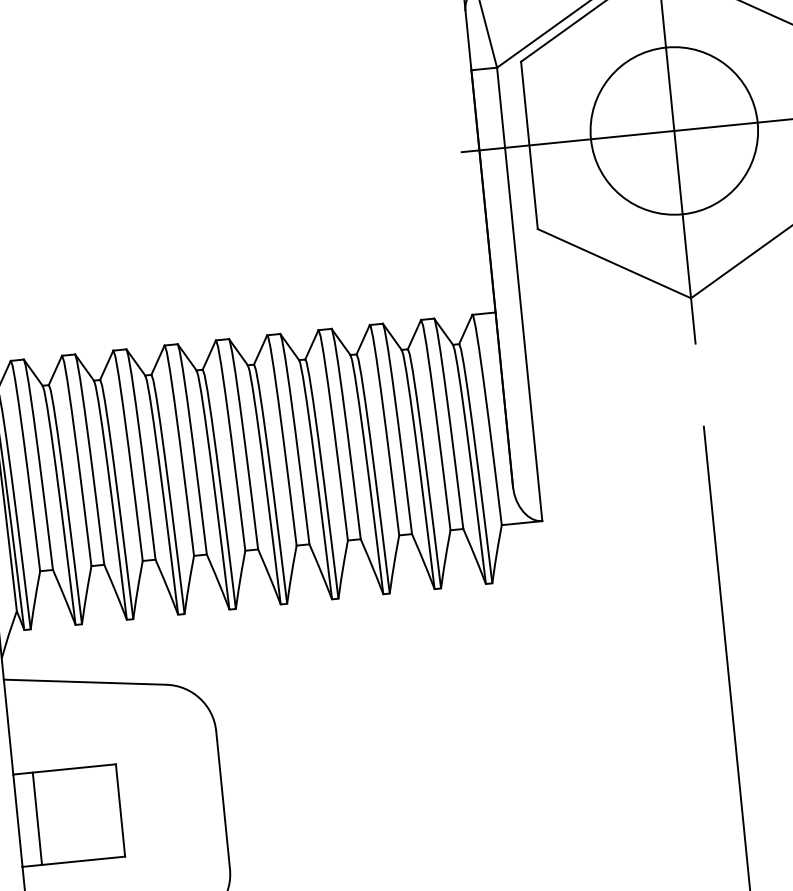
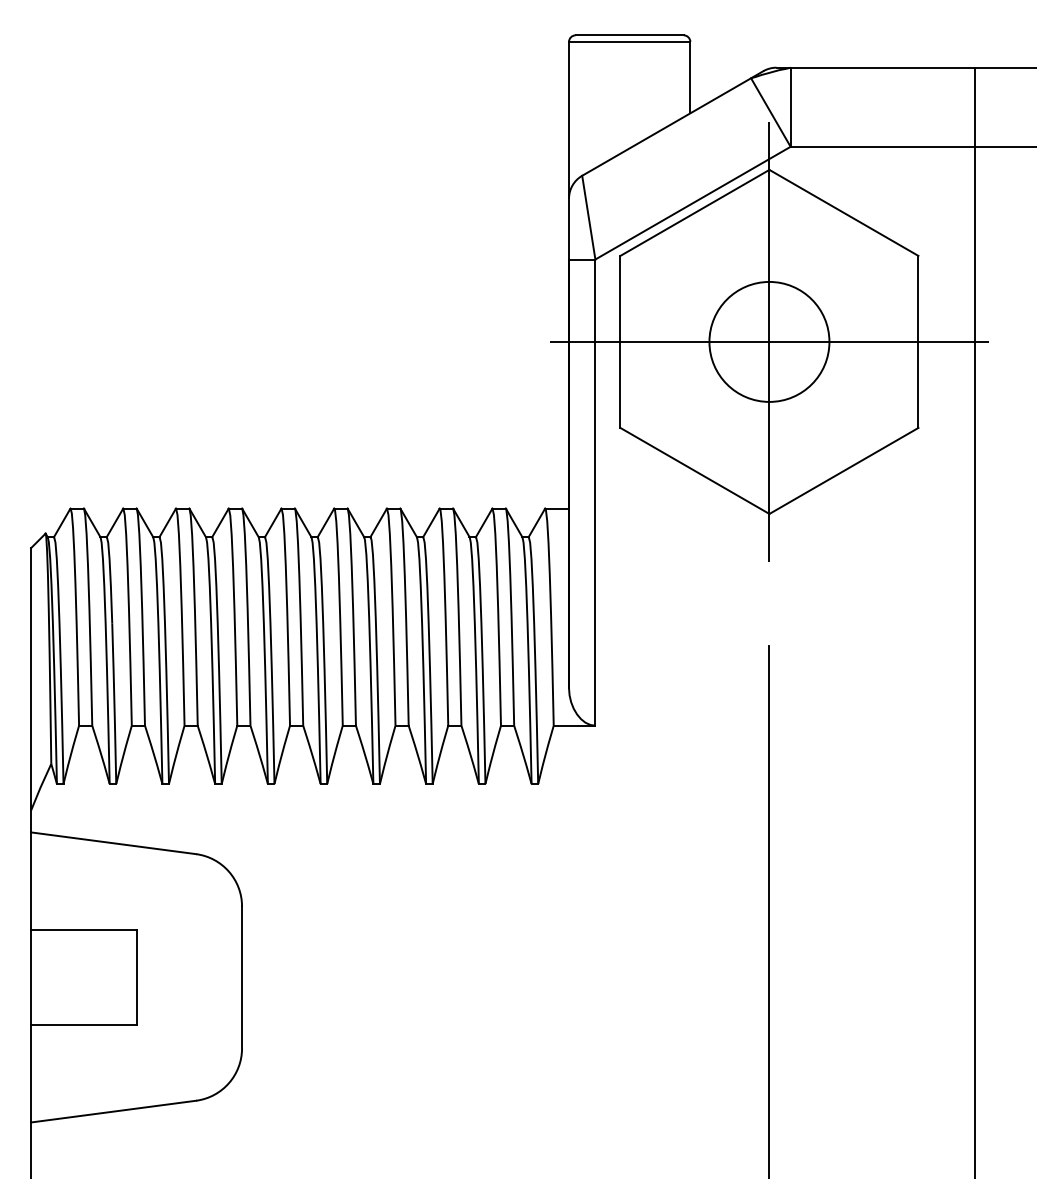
circle: (674, 130) -> (769, 341), size x0.7
line: (37, 817) -> (51, 976), removed

